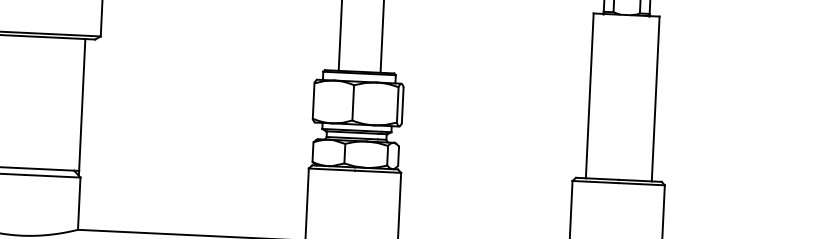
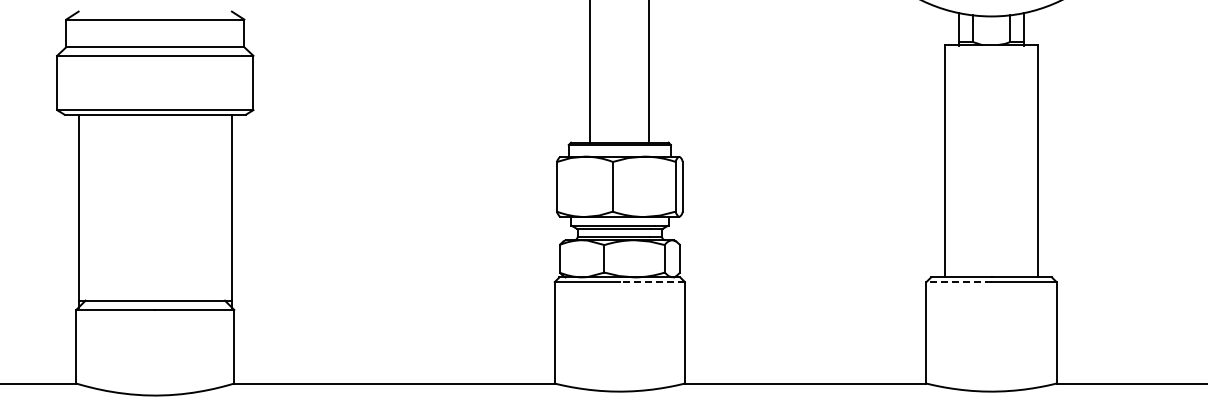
line: (378, 172) -> (652, 282), solid -> dashed
line: (595, 182) -> (959, 282), solid -> dashed

